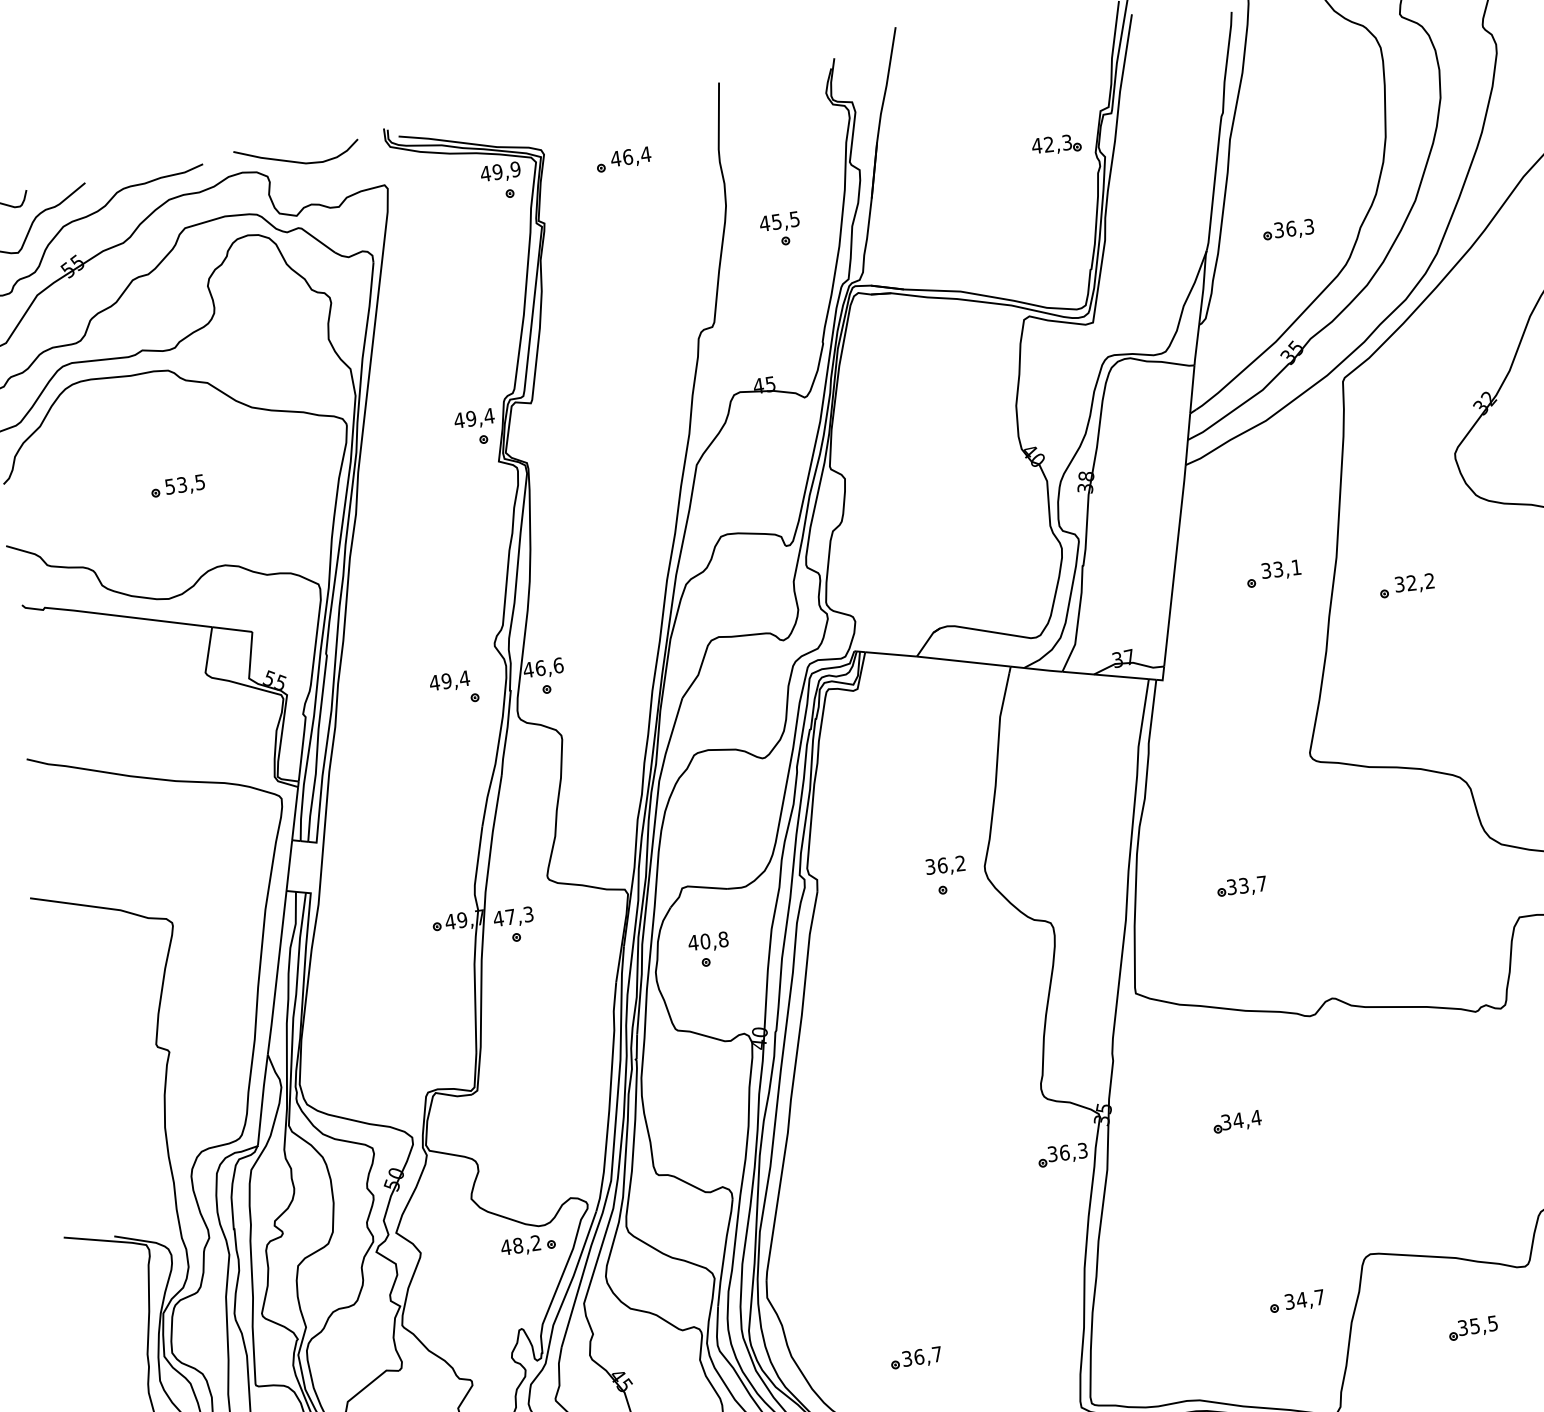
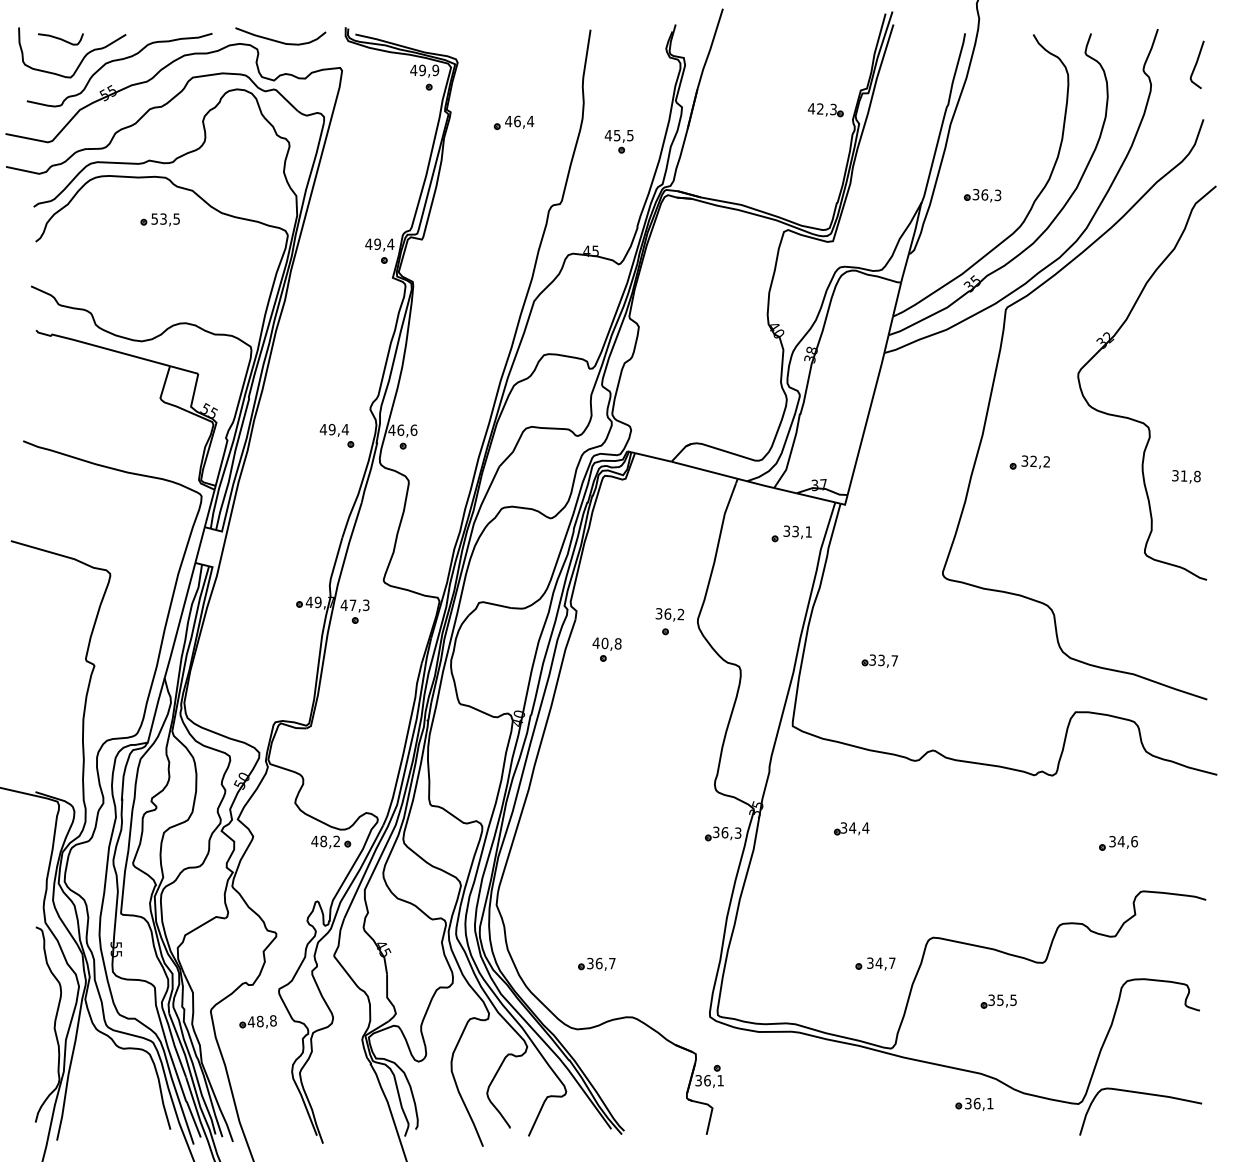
part: (622, 159) -> (513, 122), moved
part: (176, 486) -> (159, 219), moved
part: (1273, 572) -> (791, 533), moved
part: (708, 949) -> (606, 649), moved

